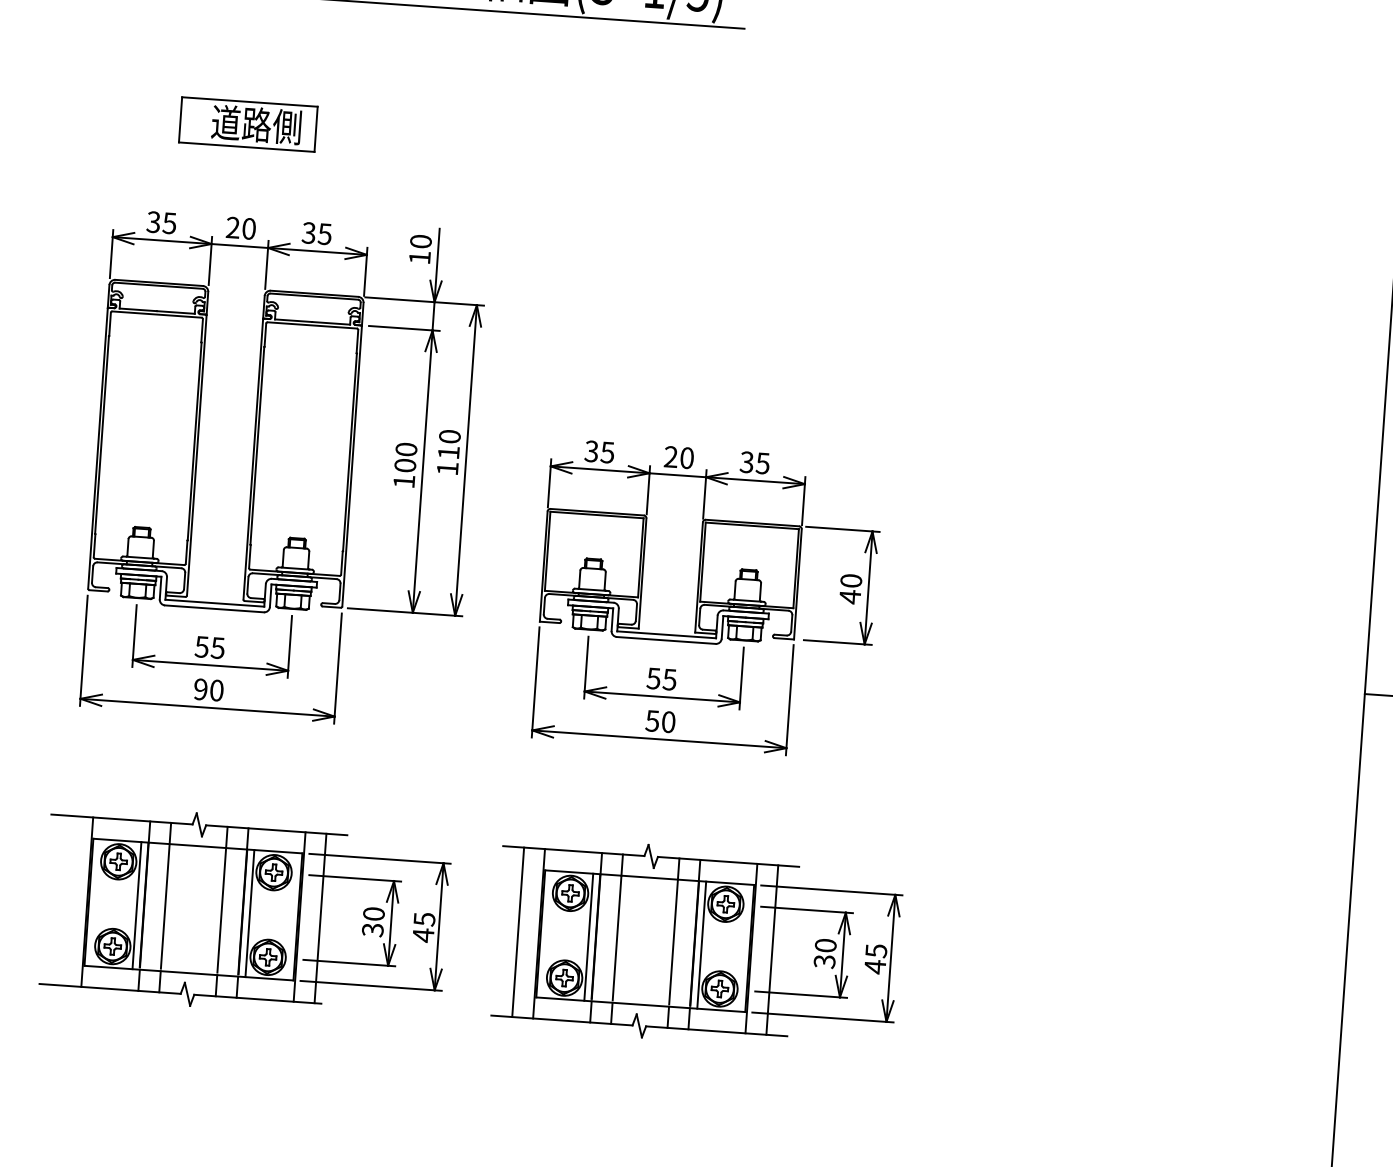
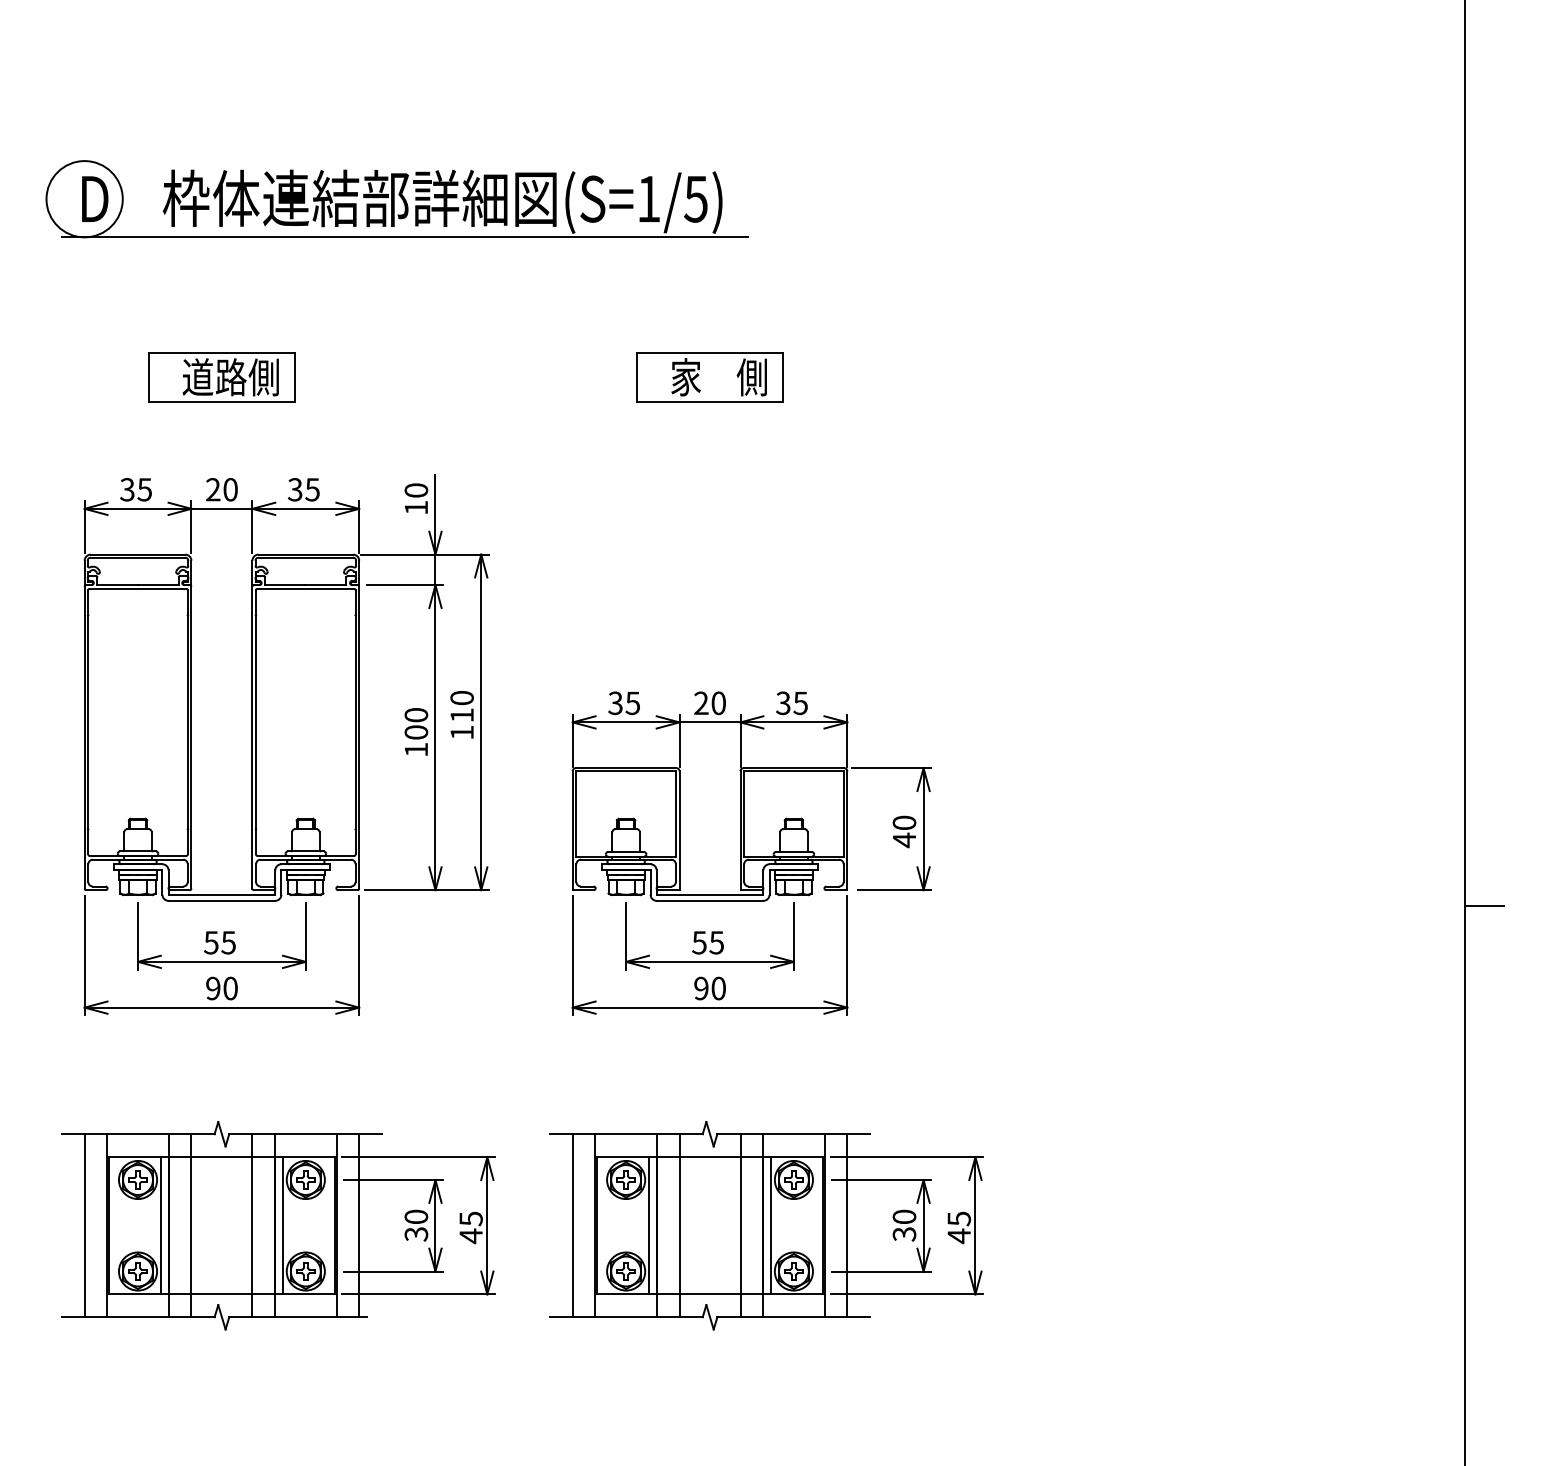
part: (699, 155) -> (709, 377), added
text: (652, 721) -> (701, 988), 50 -> 90
line: (66, 900) -> (84, 1225), added

